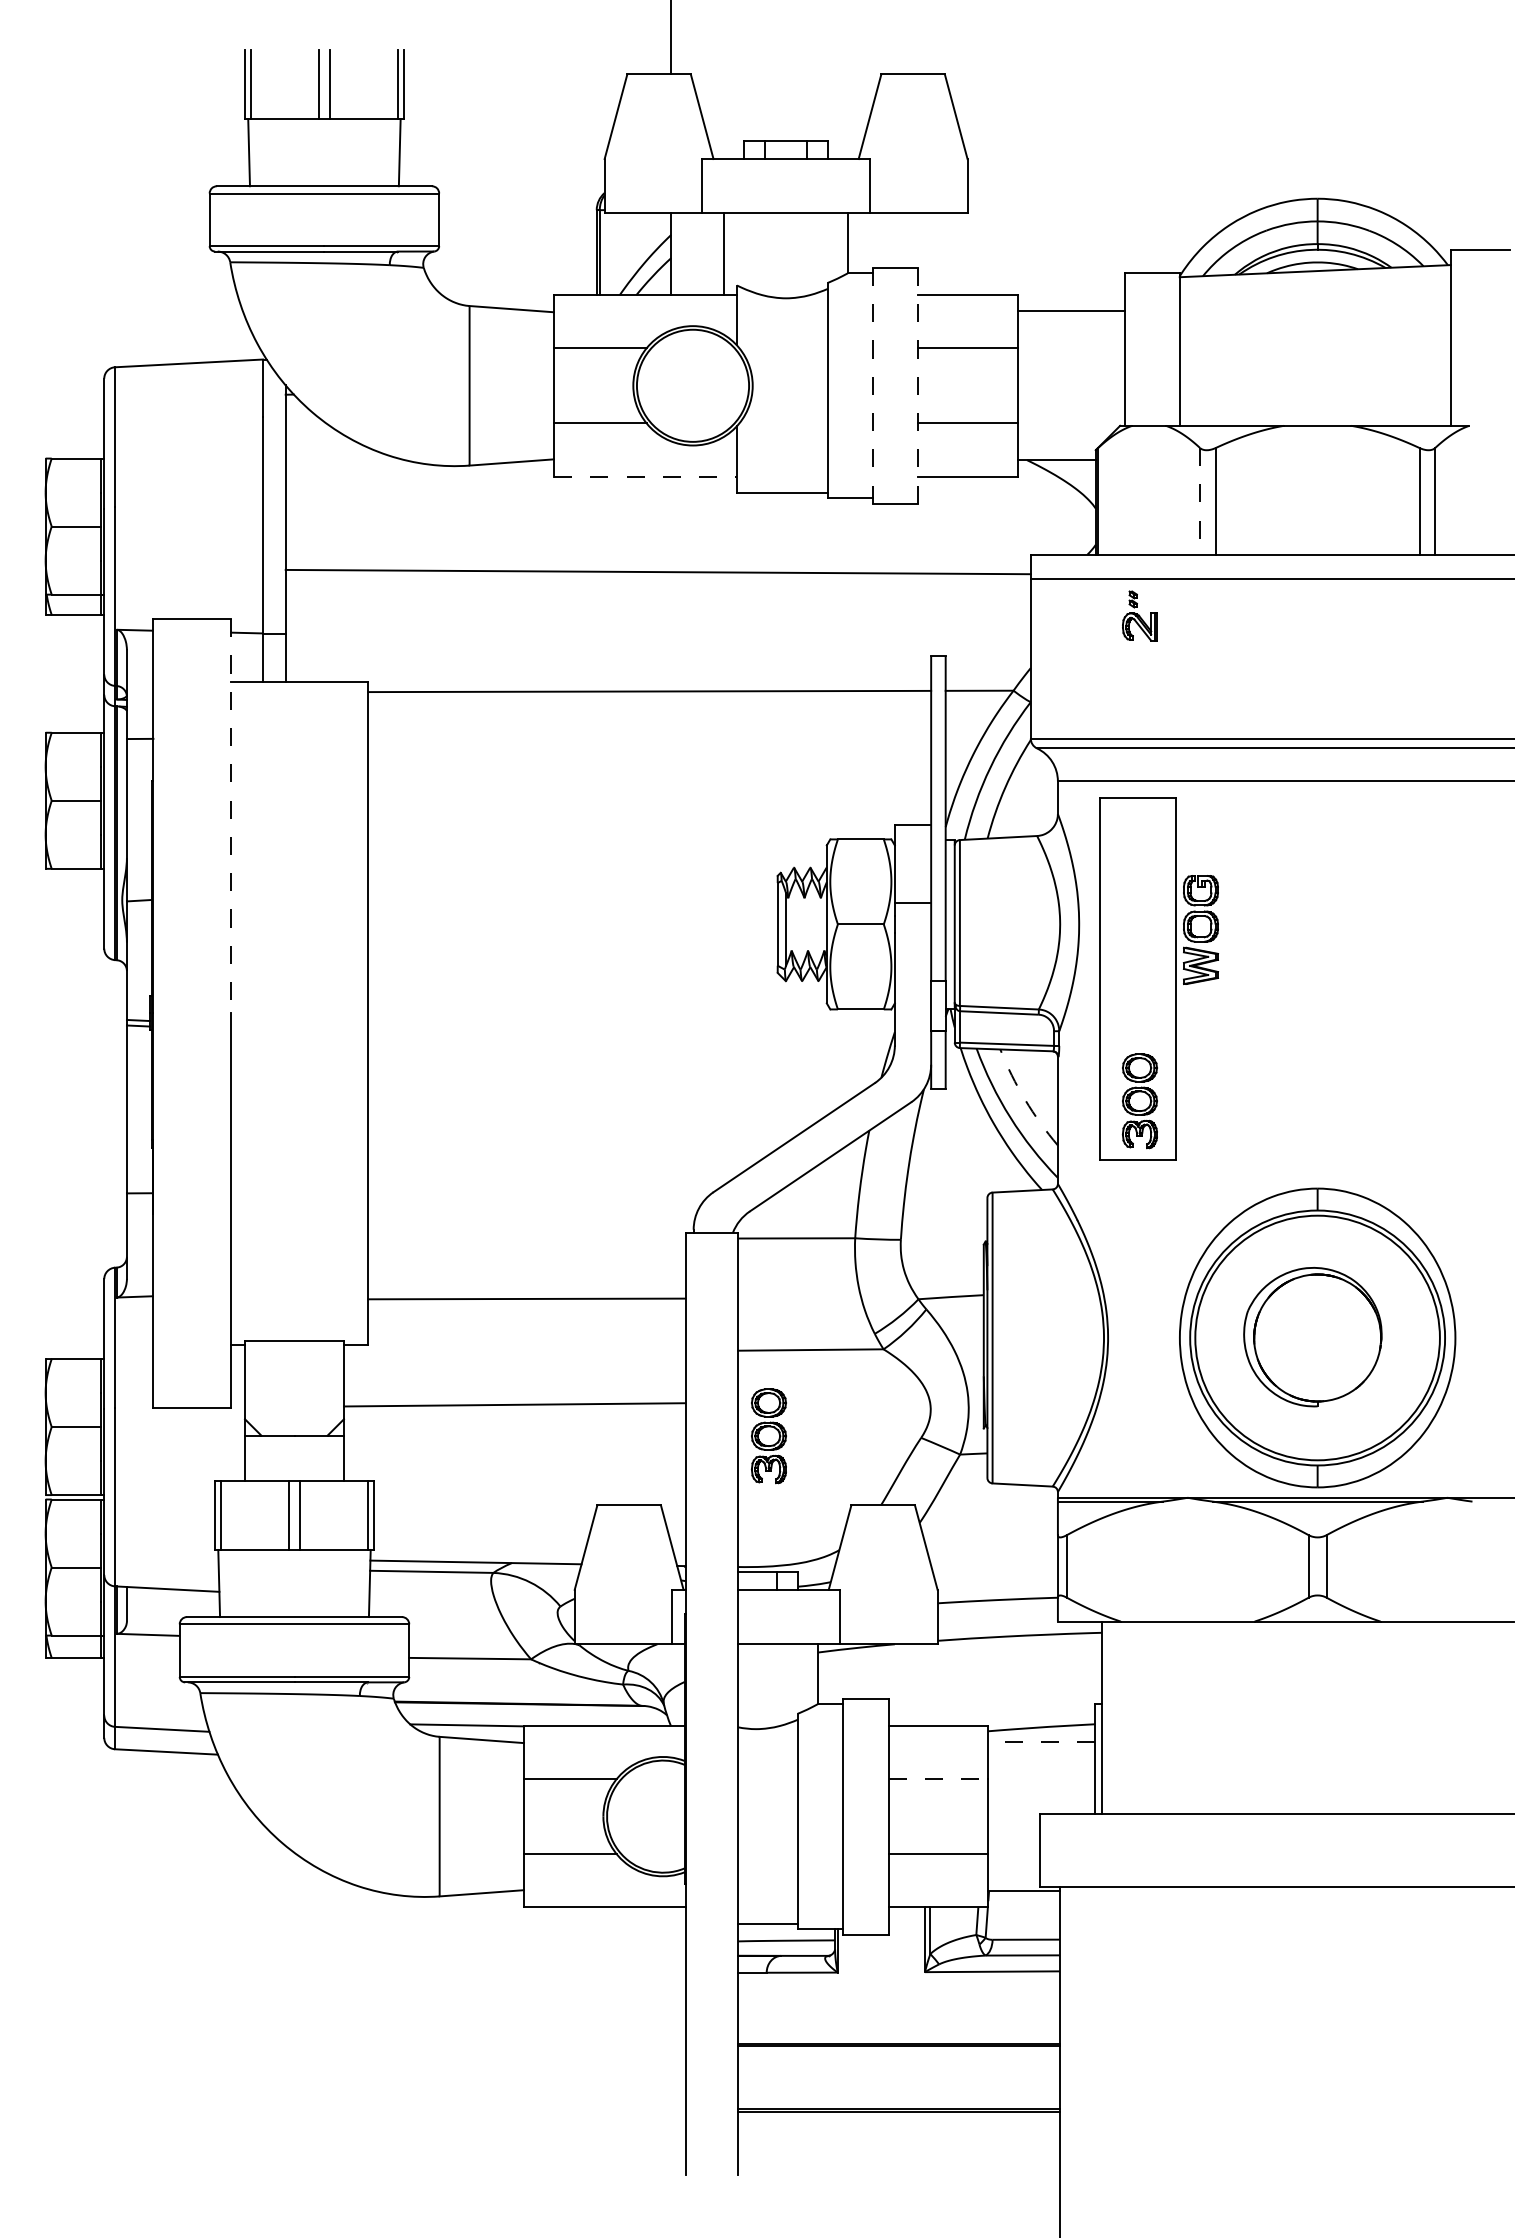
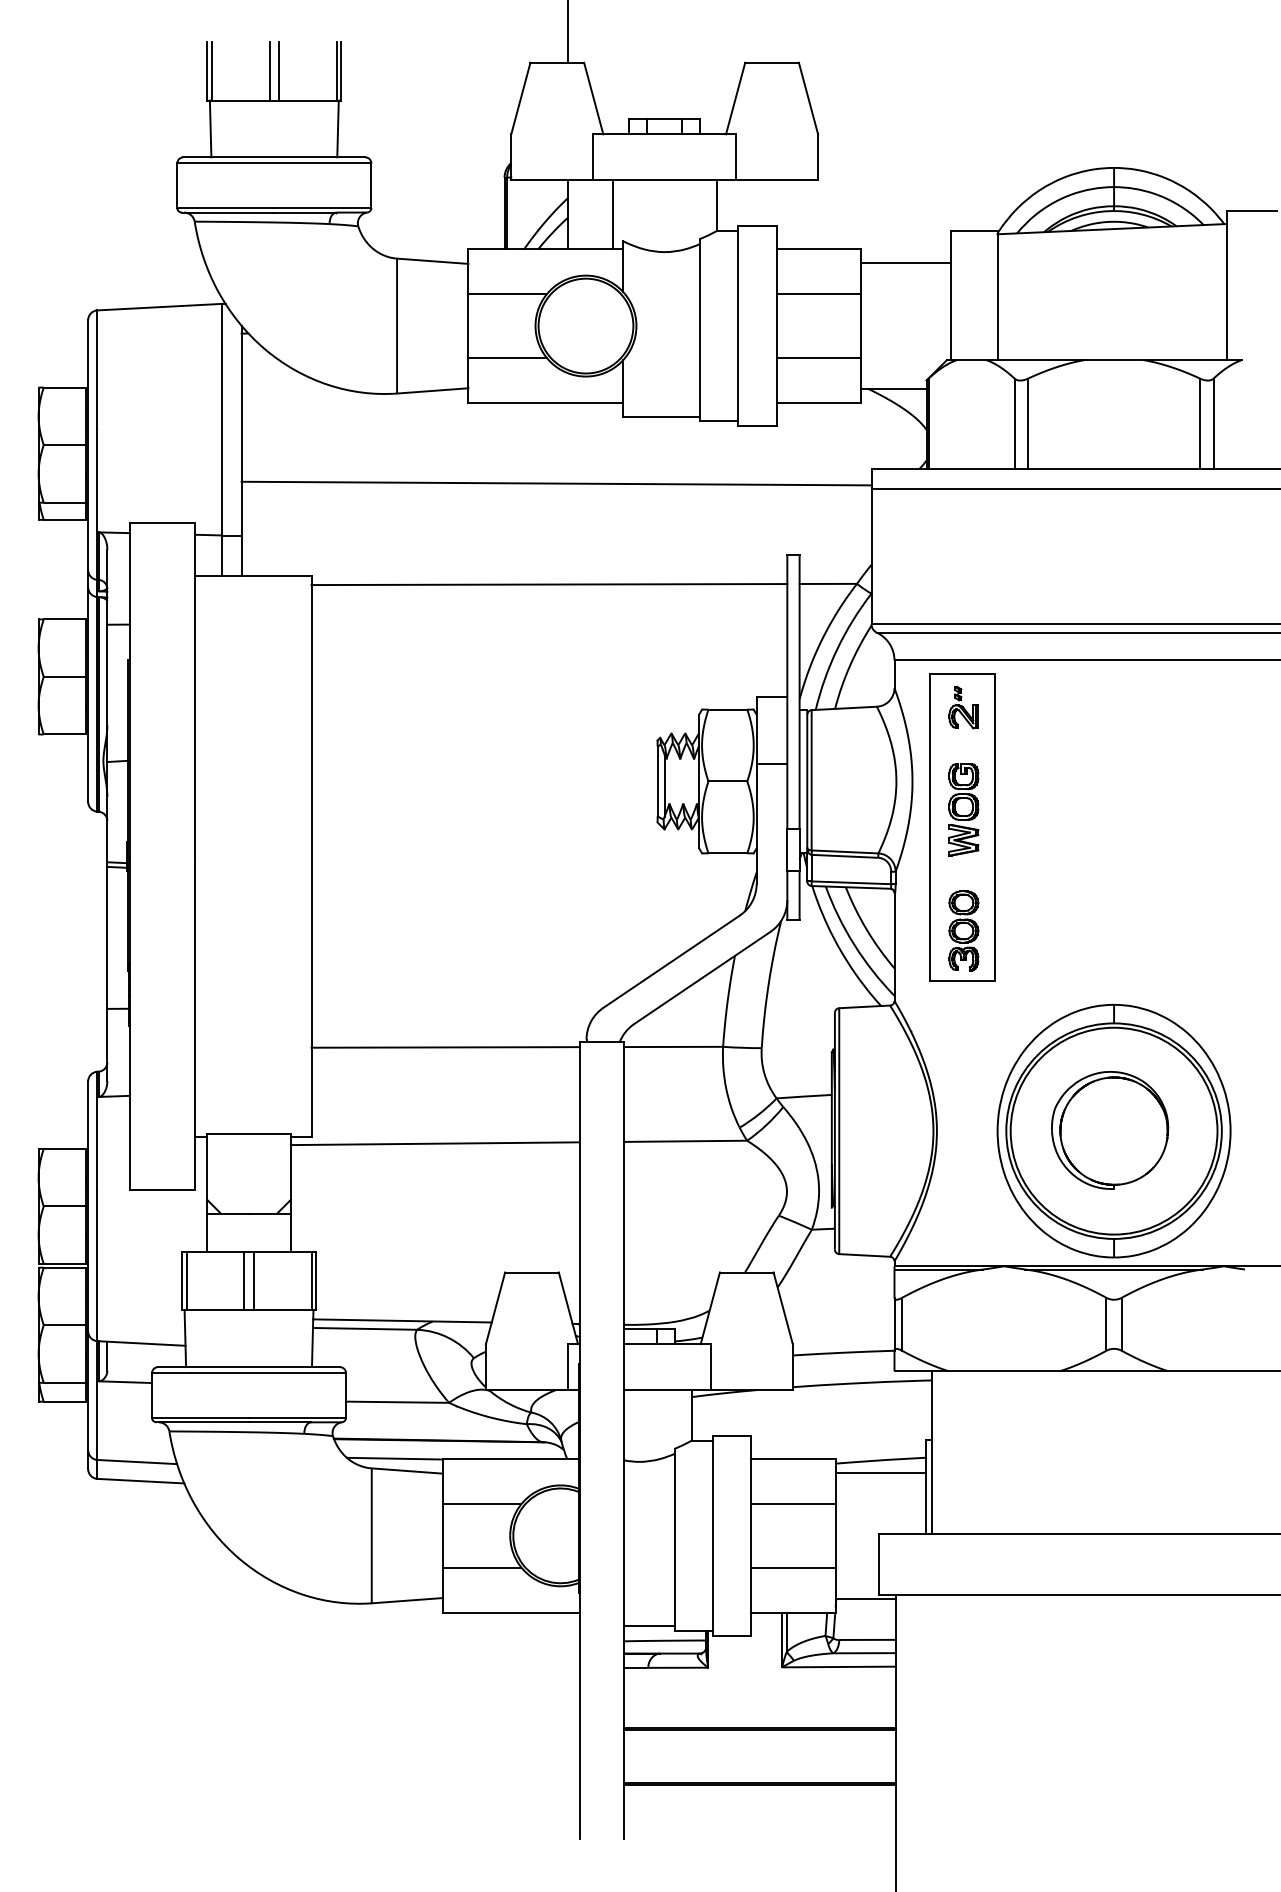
line: (873, 385) -> (738, 325), dashed -> solid
line: (918, 385) -> (776, 325), dashed -> solid
line: (645, 476) -> (545, 402), dashed -> solid
line: (1200, 501) -> (1015, 423), dashed -> solid
part: (1139, 615) -> (963, 707), moved
line: (230, 816) -> (194, 690), dashed -> solid
part: (1200, 929) -> (963, 809), moved
arc: (1025, 1099) -> (867, 929), dashed -> solid
line: (526, 1298) -> (445, 1047), moved
line: (514, 1404) -> (435, 1143), moved
part: (768, 1436) -> (649, 1214), removed
line: (1041, 1742) -> (880, 1473), dashed -> solid
line: (938, 1779) -> (793, 1504), dashed -> solid

